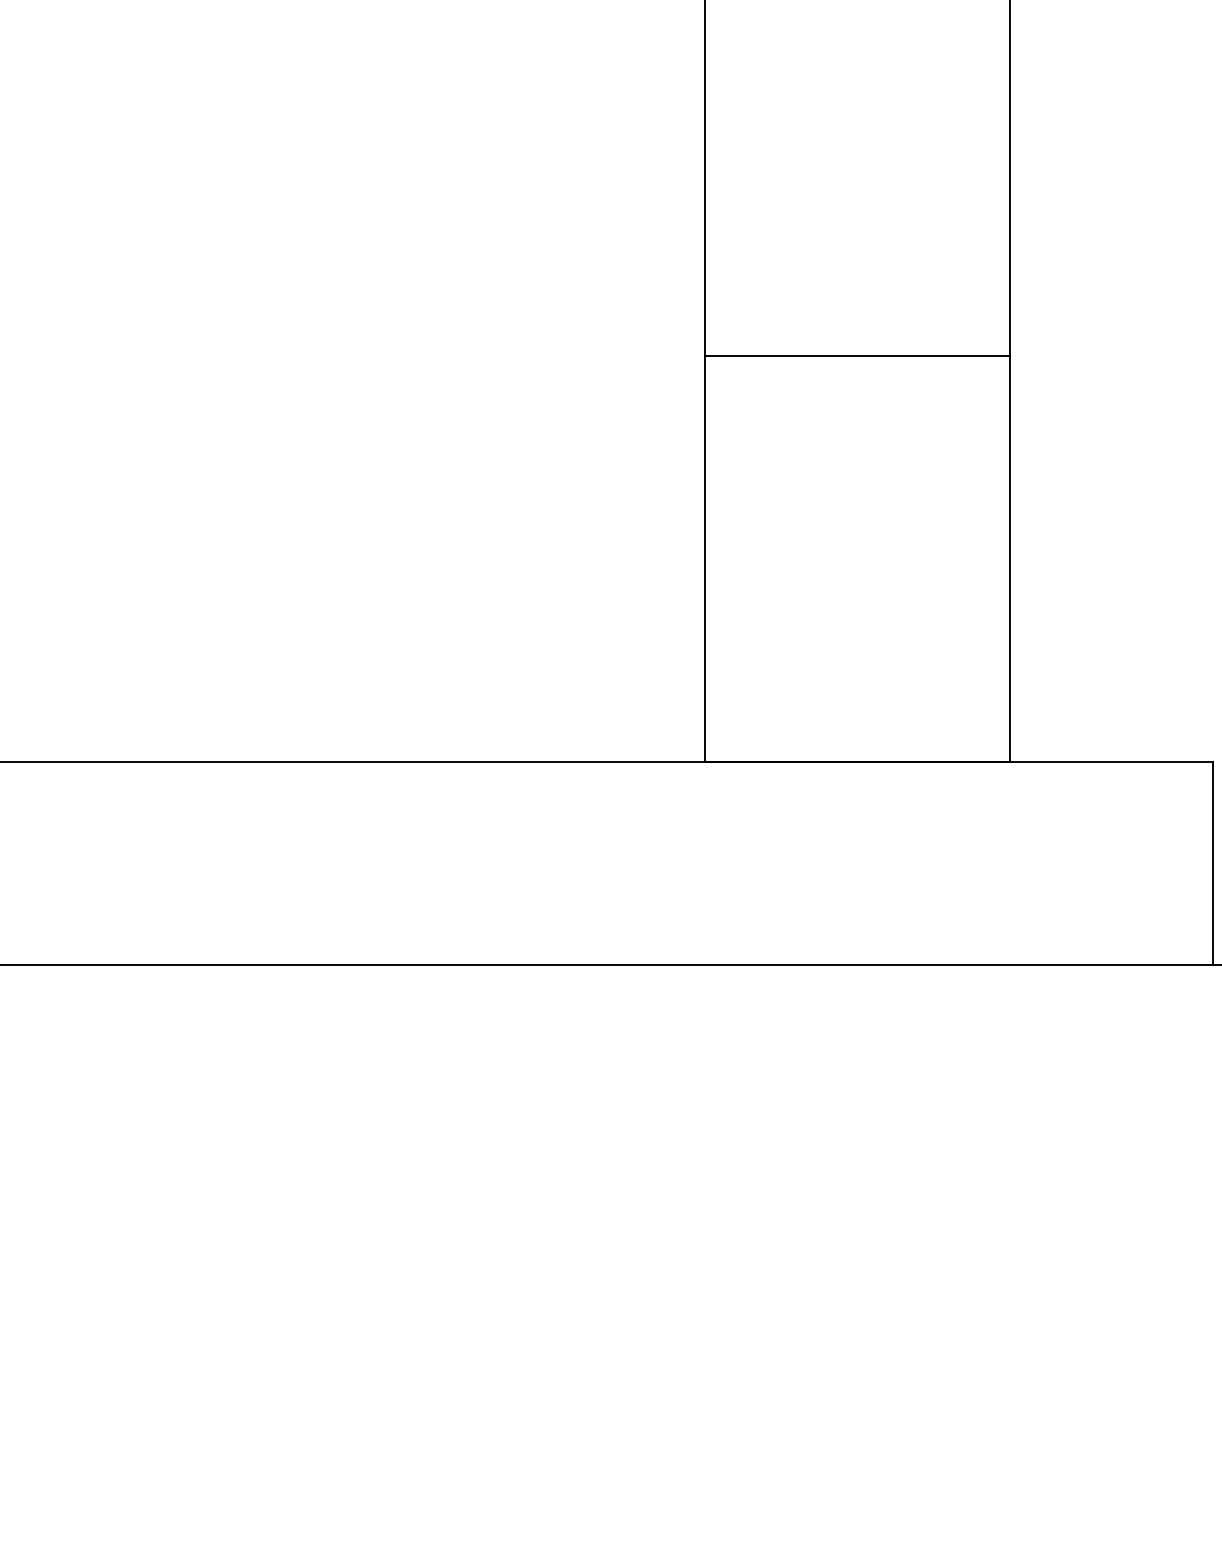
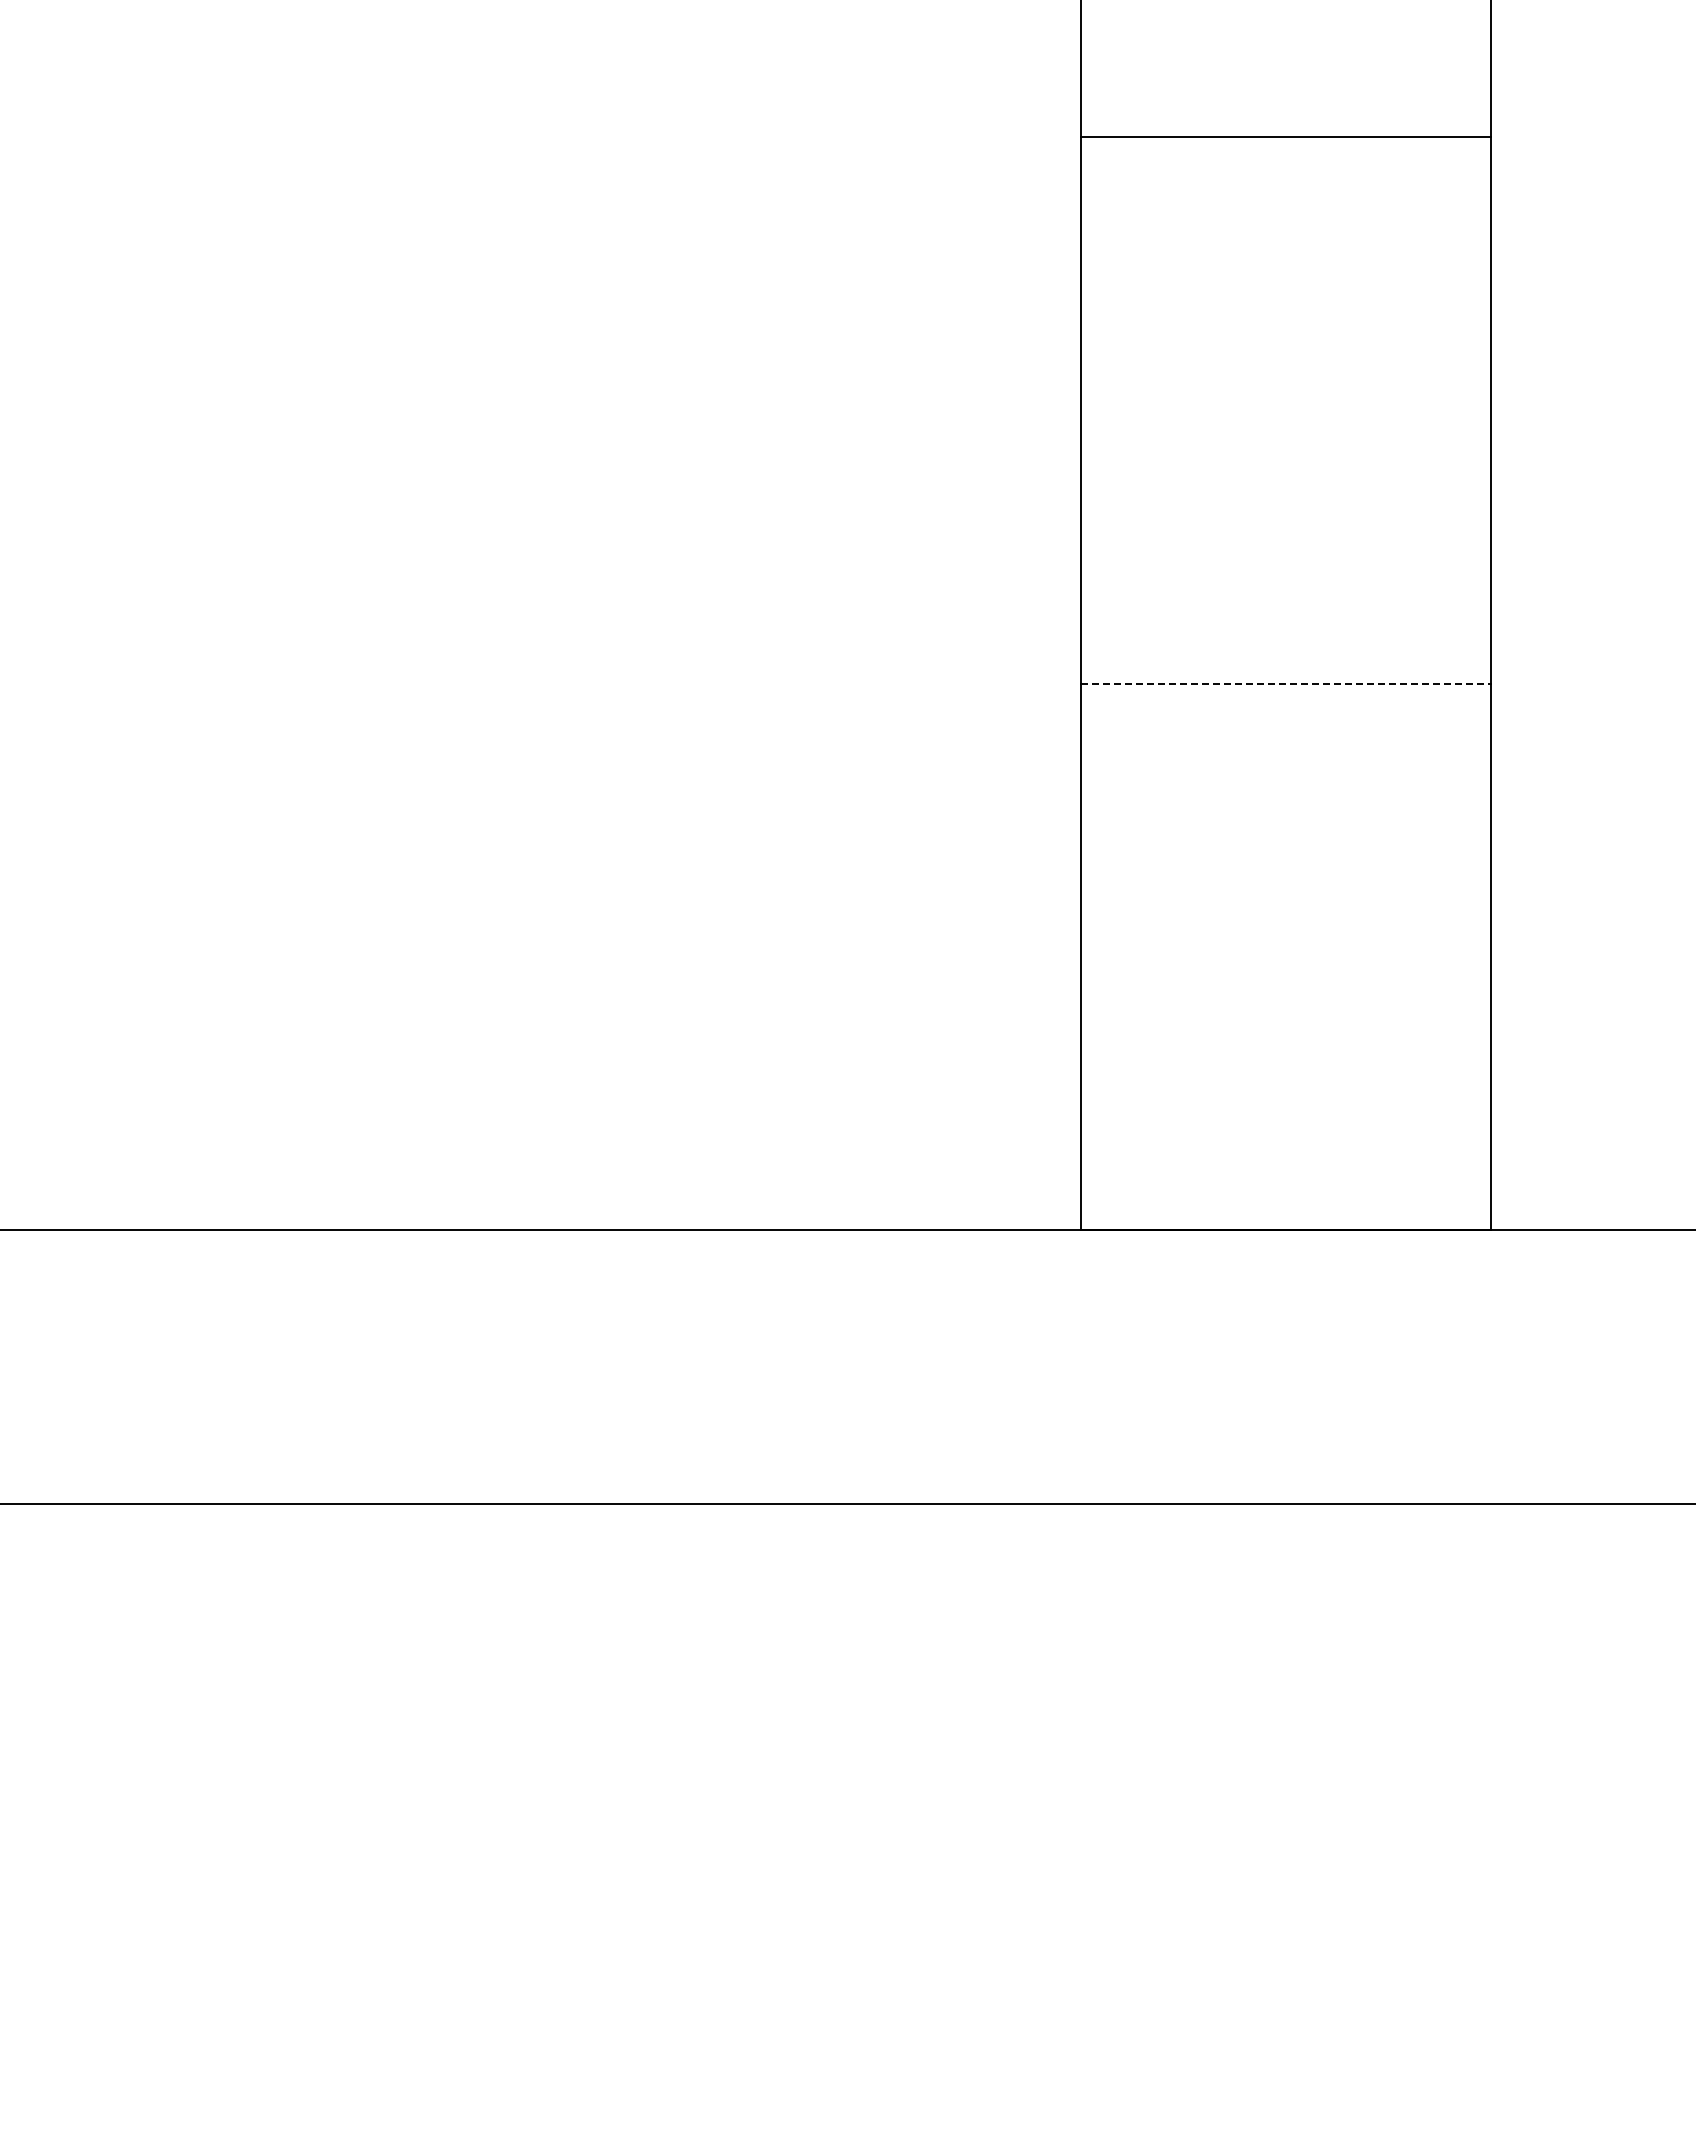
line: (857, 355) -> (1285, 683), solid -> dashed

